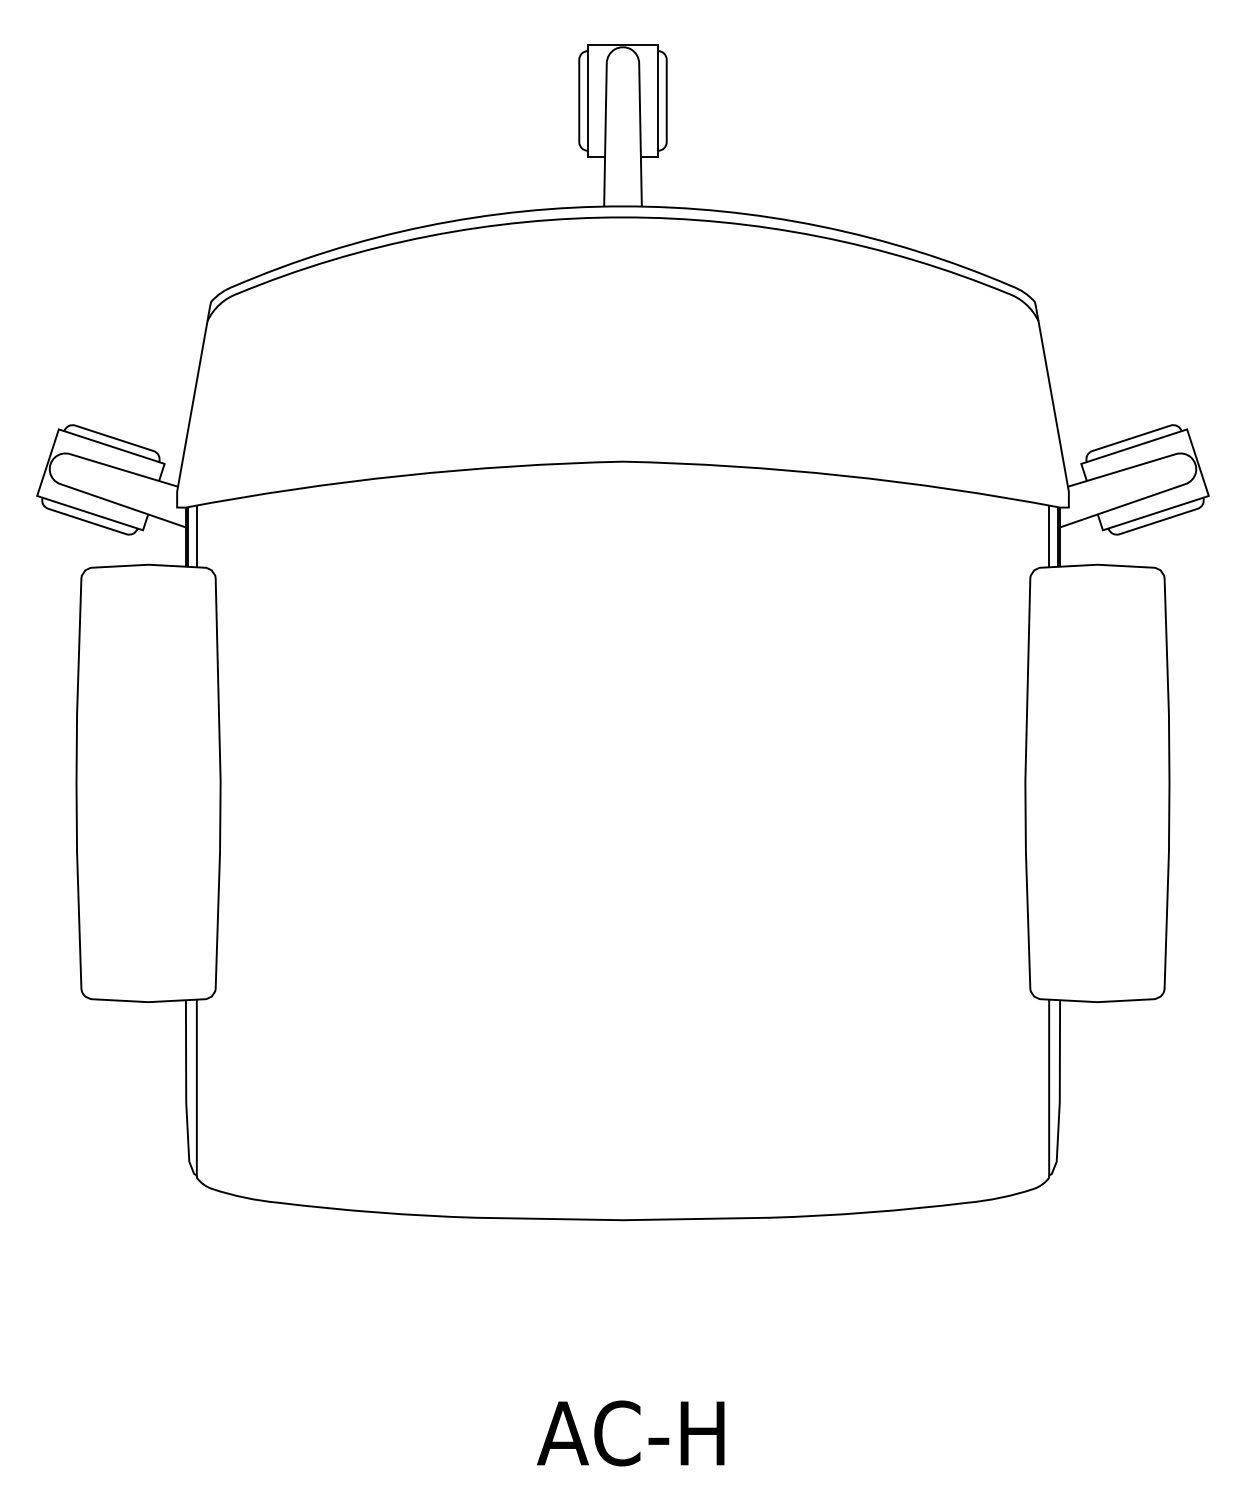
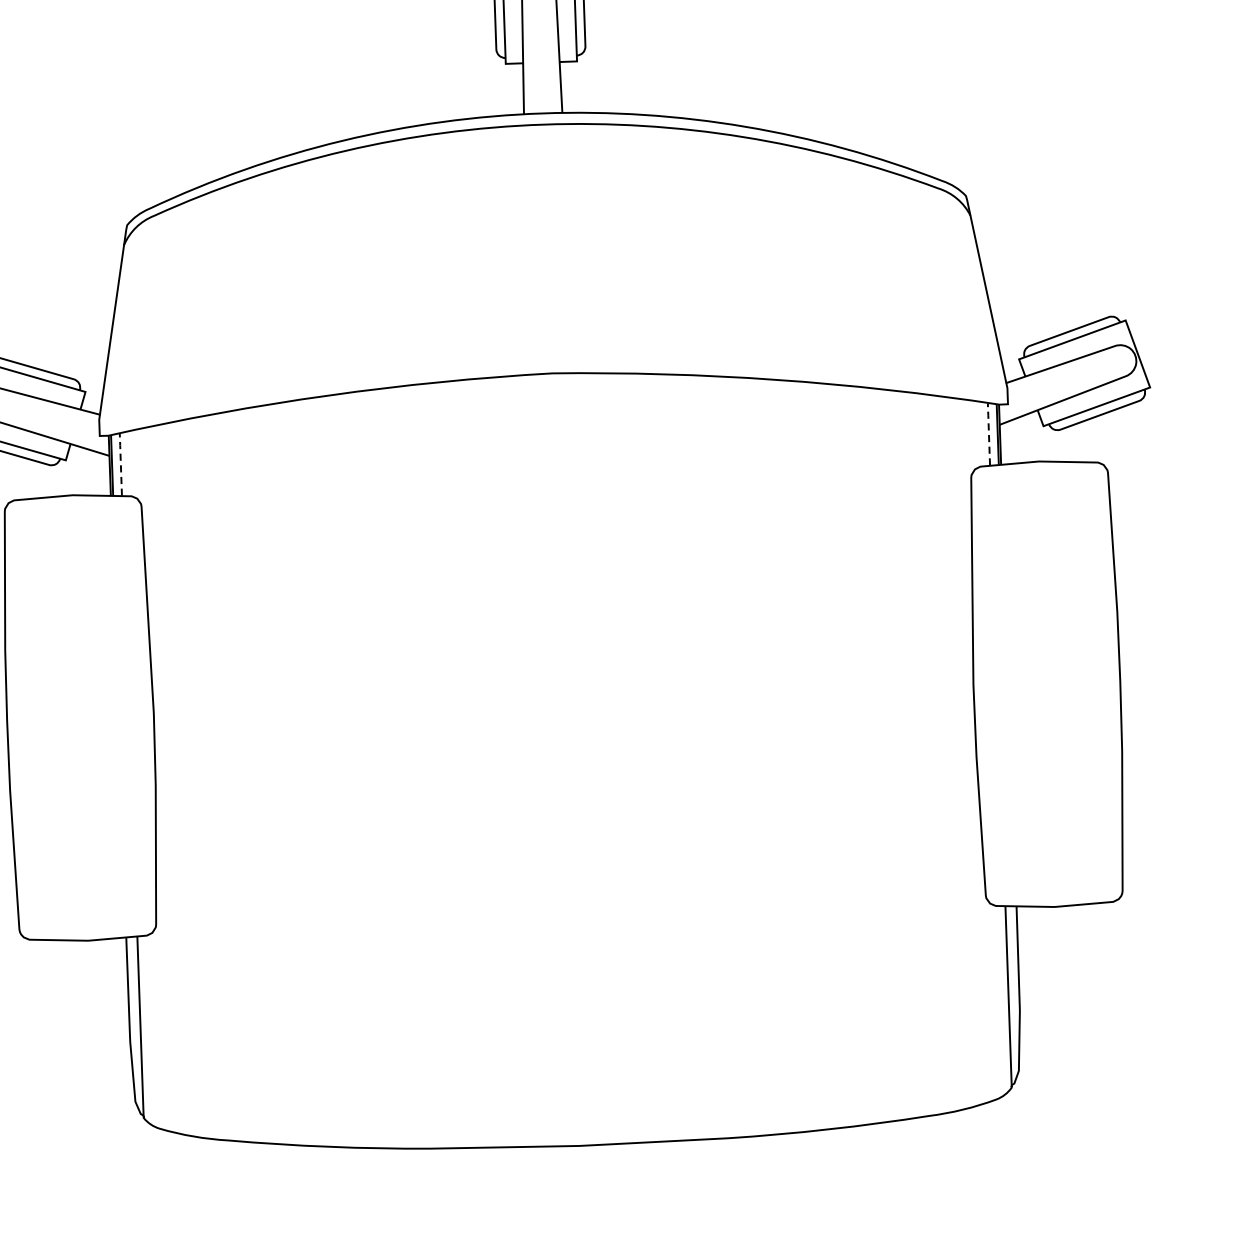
line: (196, 535) -> (120, 463), solid -> dashed
line: (1049, 535) -> (989, 433), solid -> dashed

